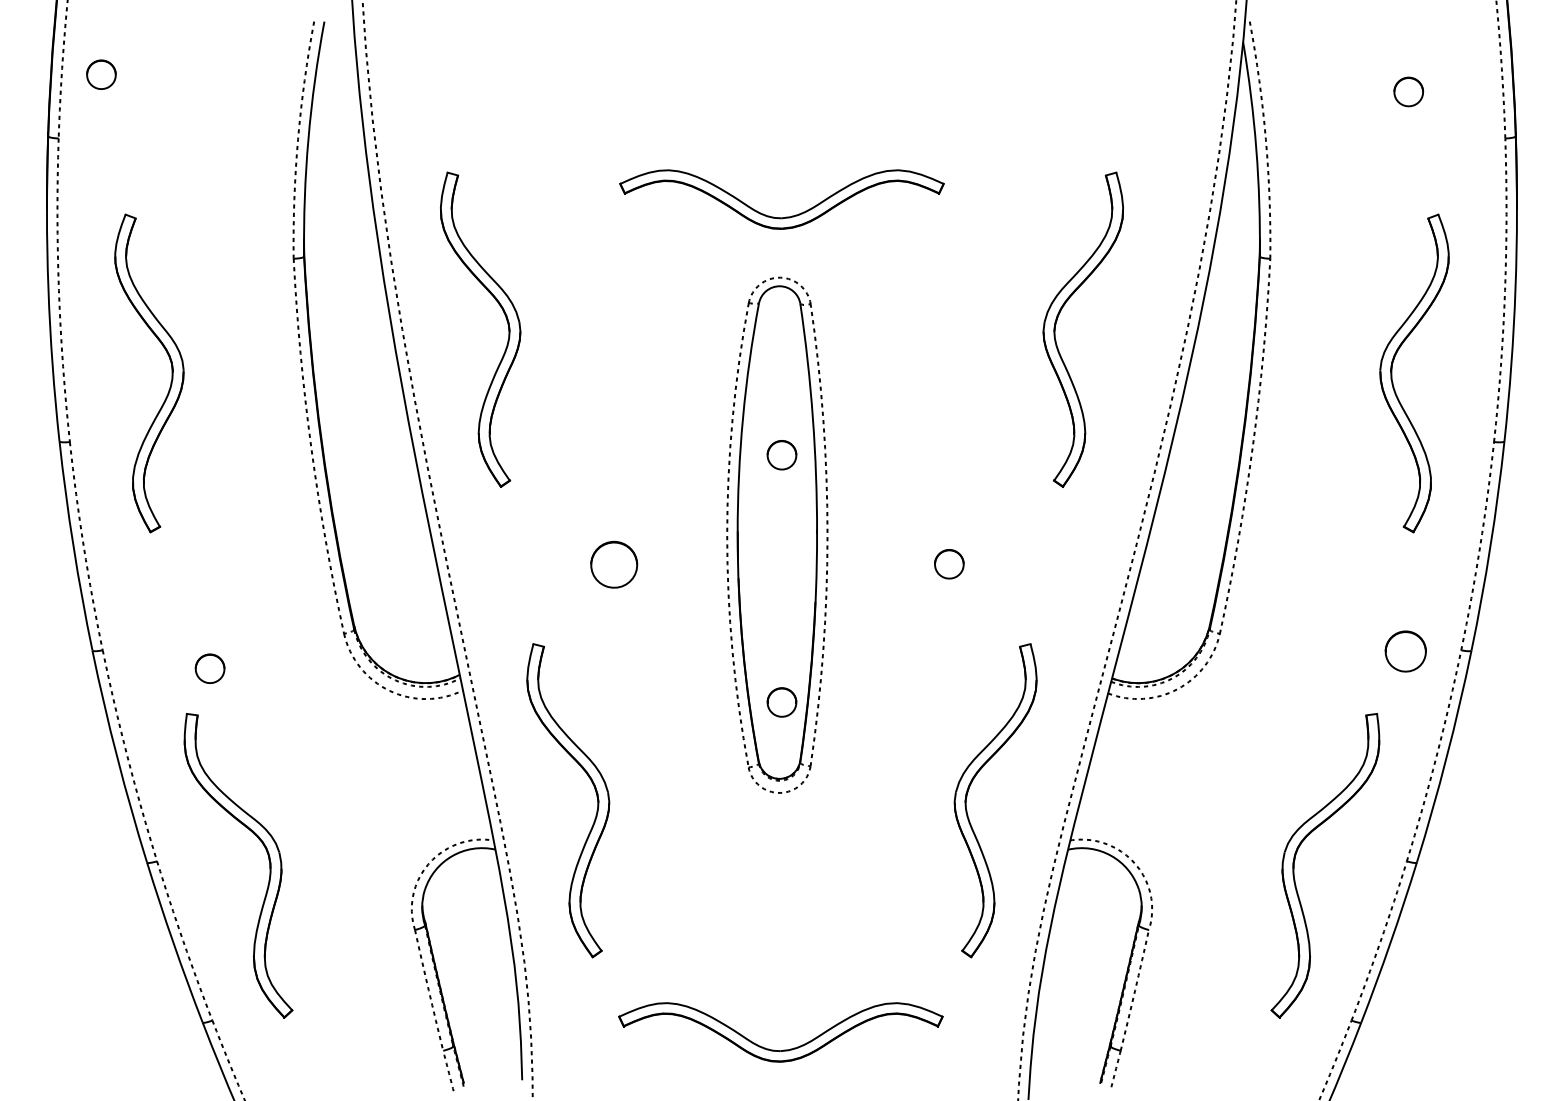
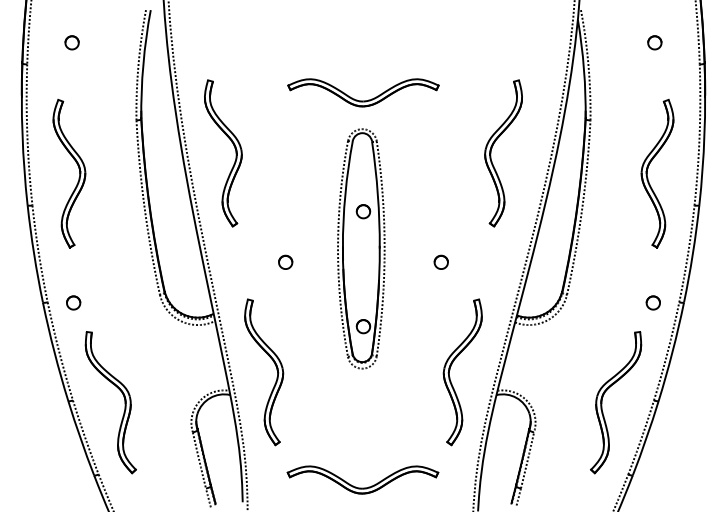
part: (100, 74) -> (71, 42), moved
part: (614, 562) -> (285, 261), size x0.62
part: (1403, 650) -> (652, 302), size x0.71
part: (209, 667) -> (73, 302), moved

